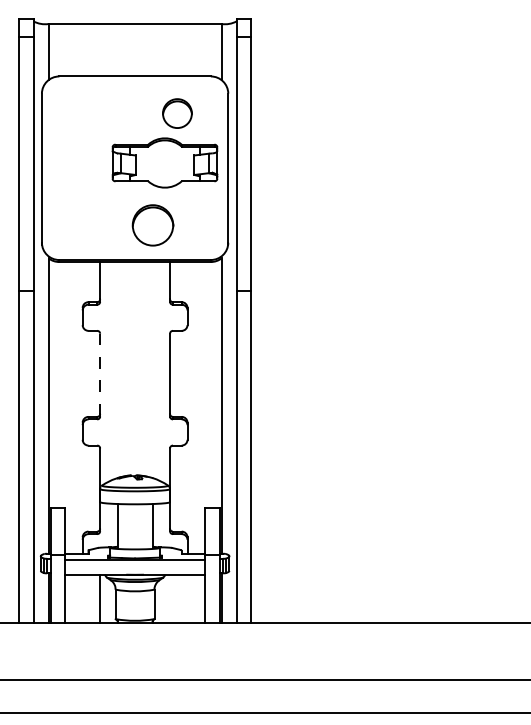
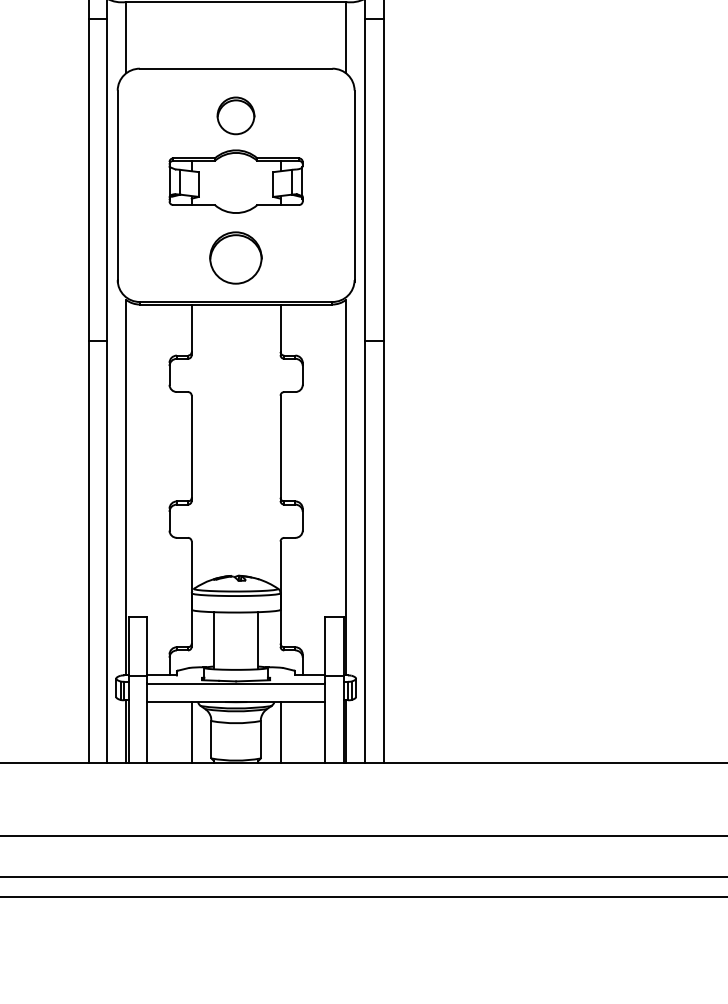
part: (177, 113) -> (235, 115), moved
part: (164, 162) -> (235, 181), moved
part: (152, 225) -> (235, 257), moved
line: (99, 374) -> (191, 447), dashed -> solid
line: (169, 598) -> (280, 732), added

